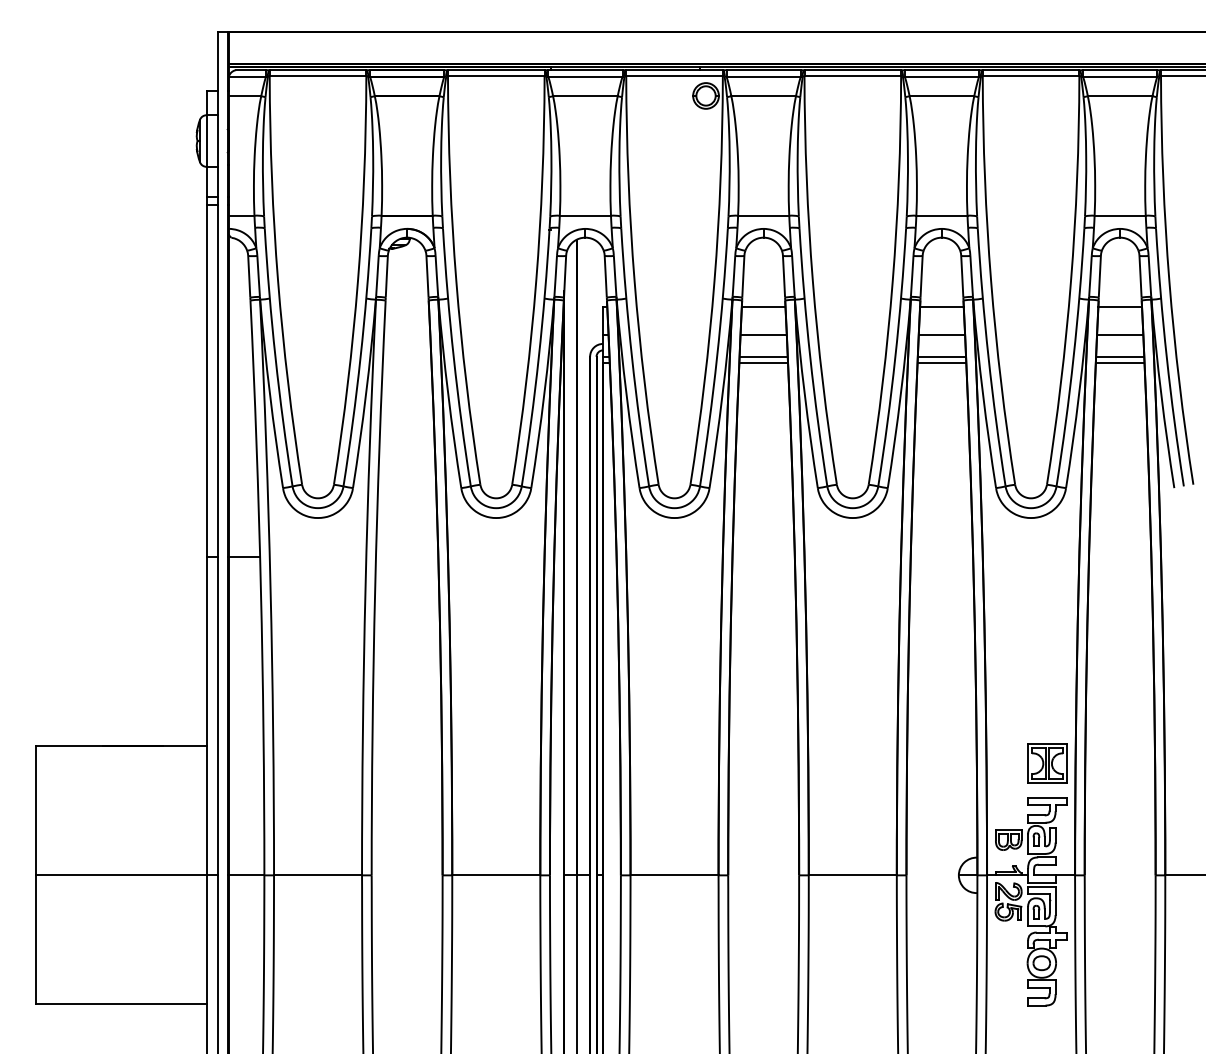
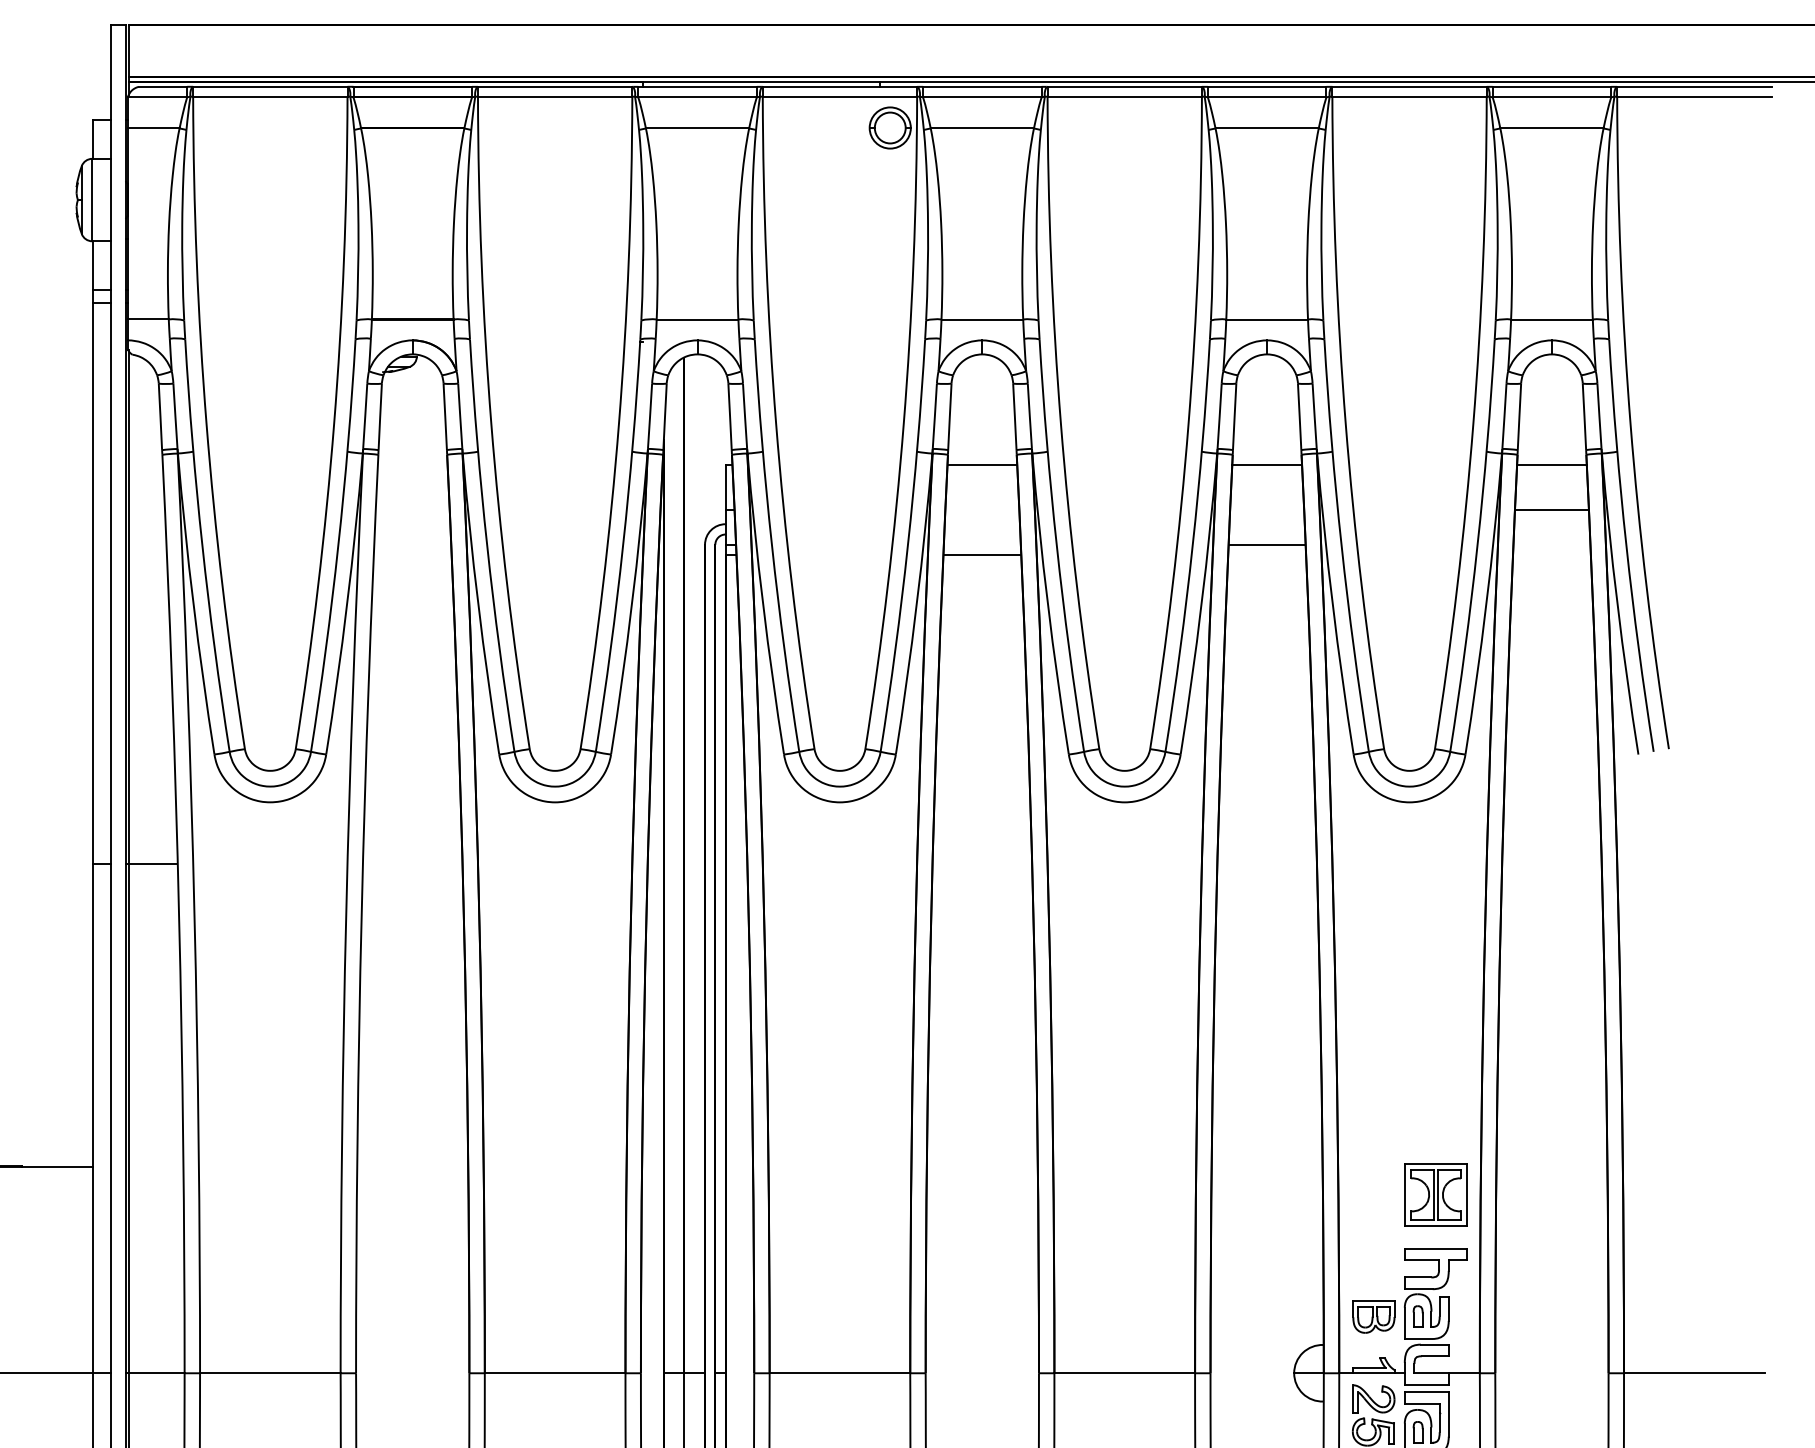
line: (763, 334) -> (982, 509), removed
line: (941, 334) -> (1266, 509), removed
line: (763, 356) -> (982, 544), removed
line: (1119, 356) -> (1550, 544), removed
line: (941, 363) -> (1266, 555), removed
line: (1120, 363) -> (1552, 555), removed

